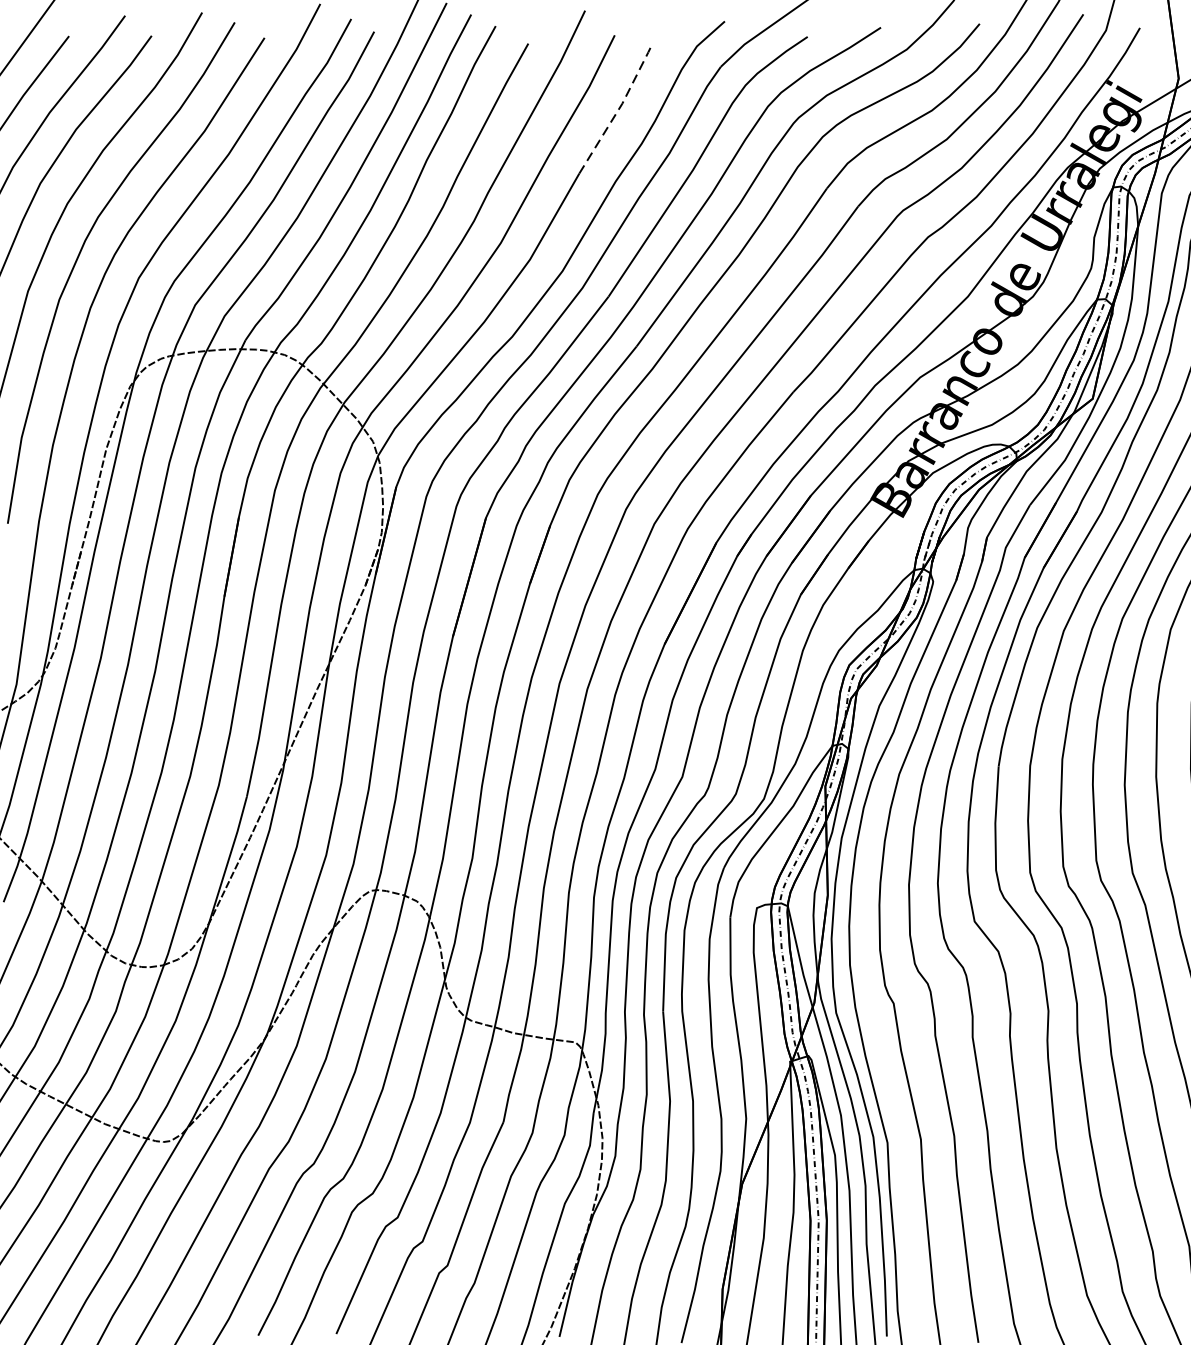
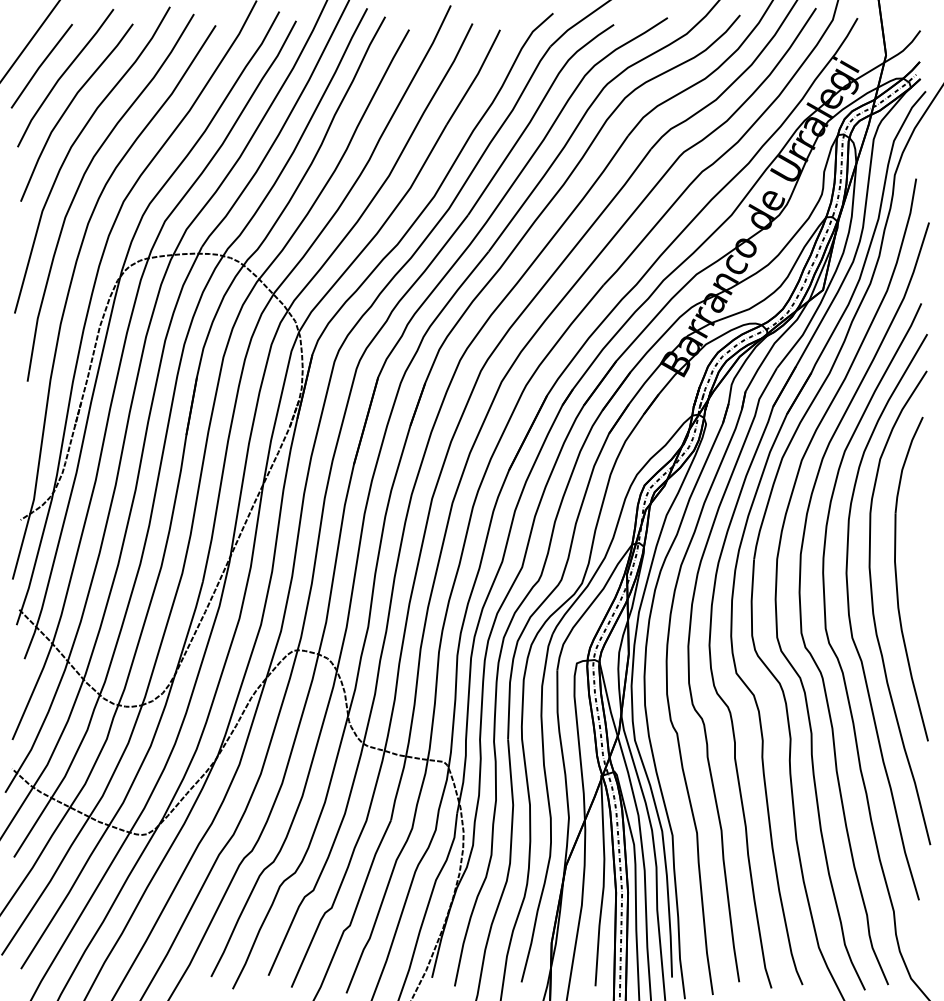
line: (620, 108) -> (476, 77), dashed -> solid

